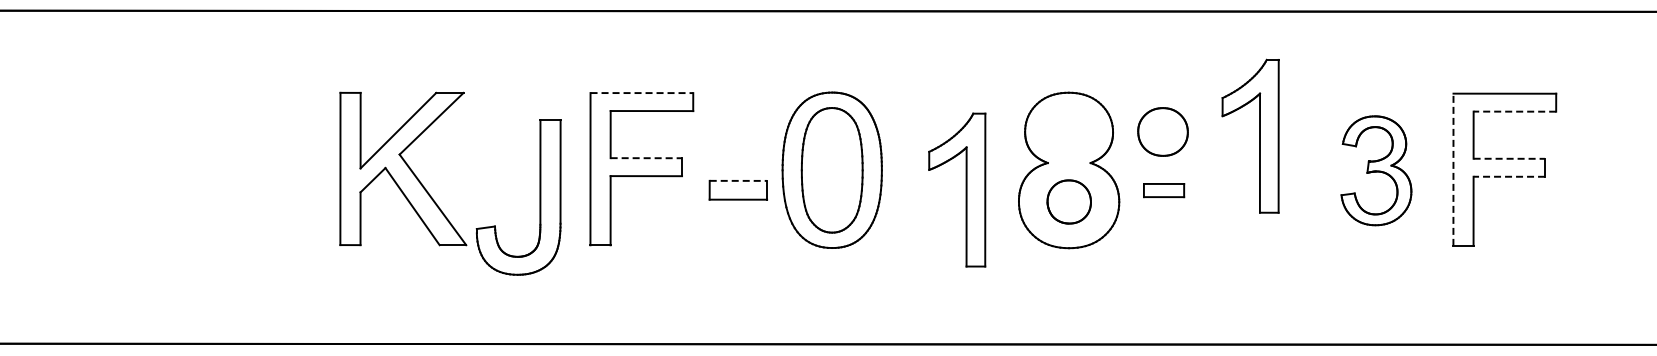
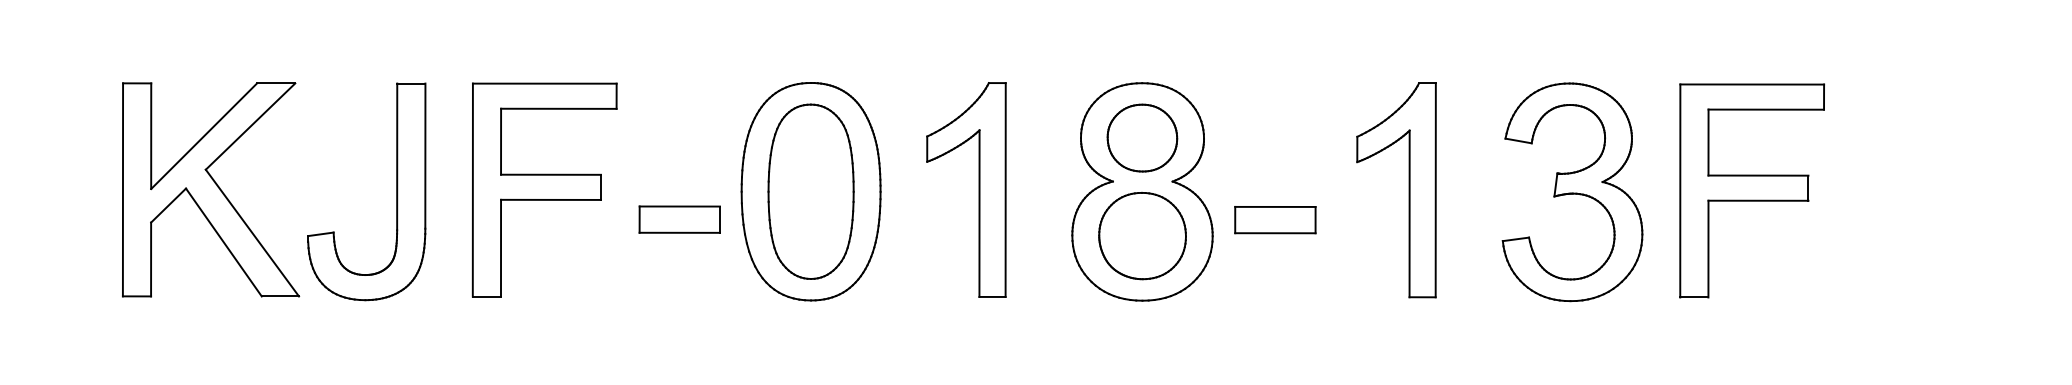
line: (642, 93) -> (545, 84), dashed -> solid
line: (1514, 111) -> (1765, 109), dashed -> solid
part: (1162, 131) -> (1141, 137), moved
part: (1259, 135) -> (1408, 189), moved
line: (646, 158) -> (551, 175), dashed -> solid
line: (1509, 158) -> (1758, 175), dashed -> solid
line: (1453, 169) -> (1680, 190), dashed -> solid
part: (1376, 170) -> (1572, 191), size x1.43
line: (1509, 176) -> (1758, 200), dashed -> solid
line: (738, 180) -> (679, 205), dashed -> solid
part: (965, 189) -> (977, 189), moved
part: (1163, 190) -> (1274, 219), size x1.43
part: (539, 197) -> (395, 191), moved
part: (1069, 201) -> (1143, 235), size x1.43

